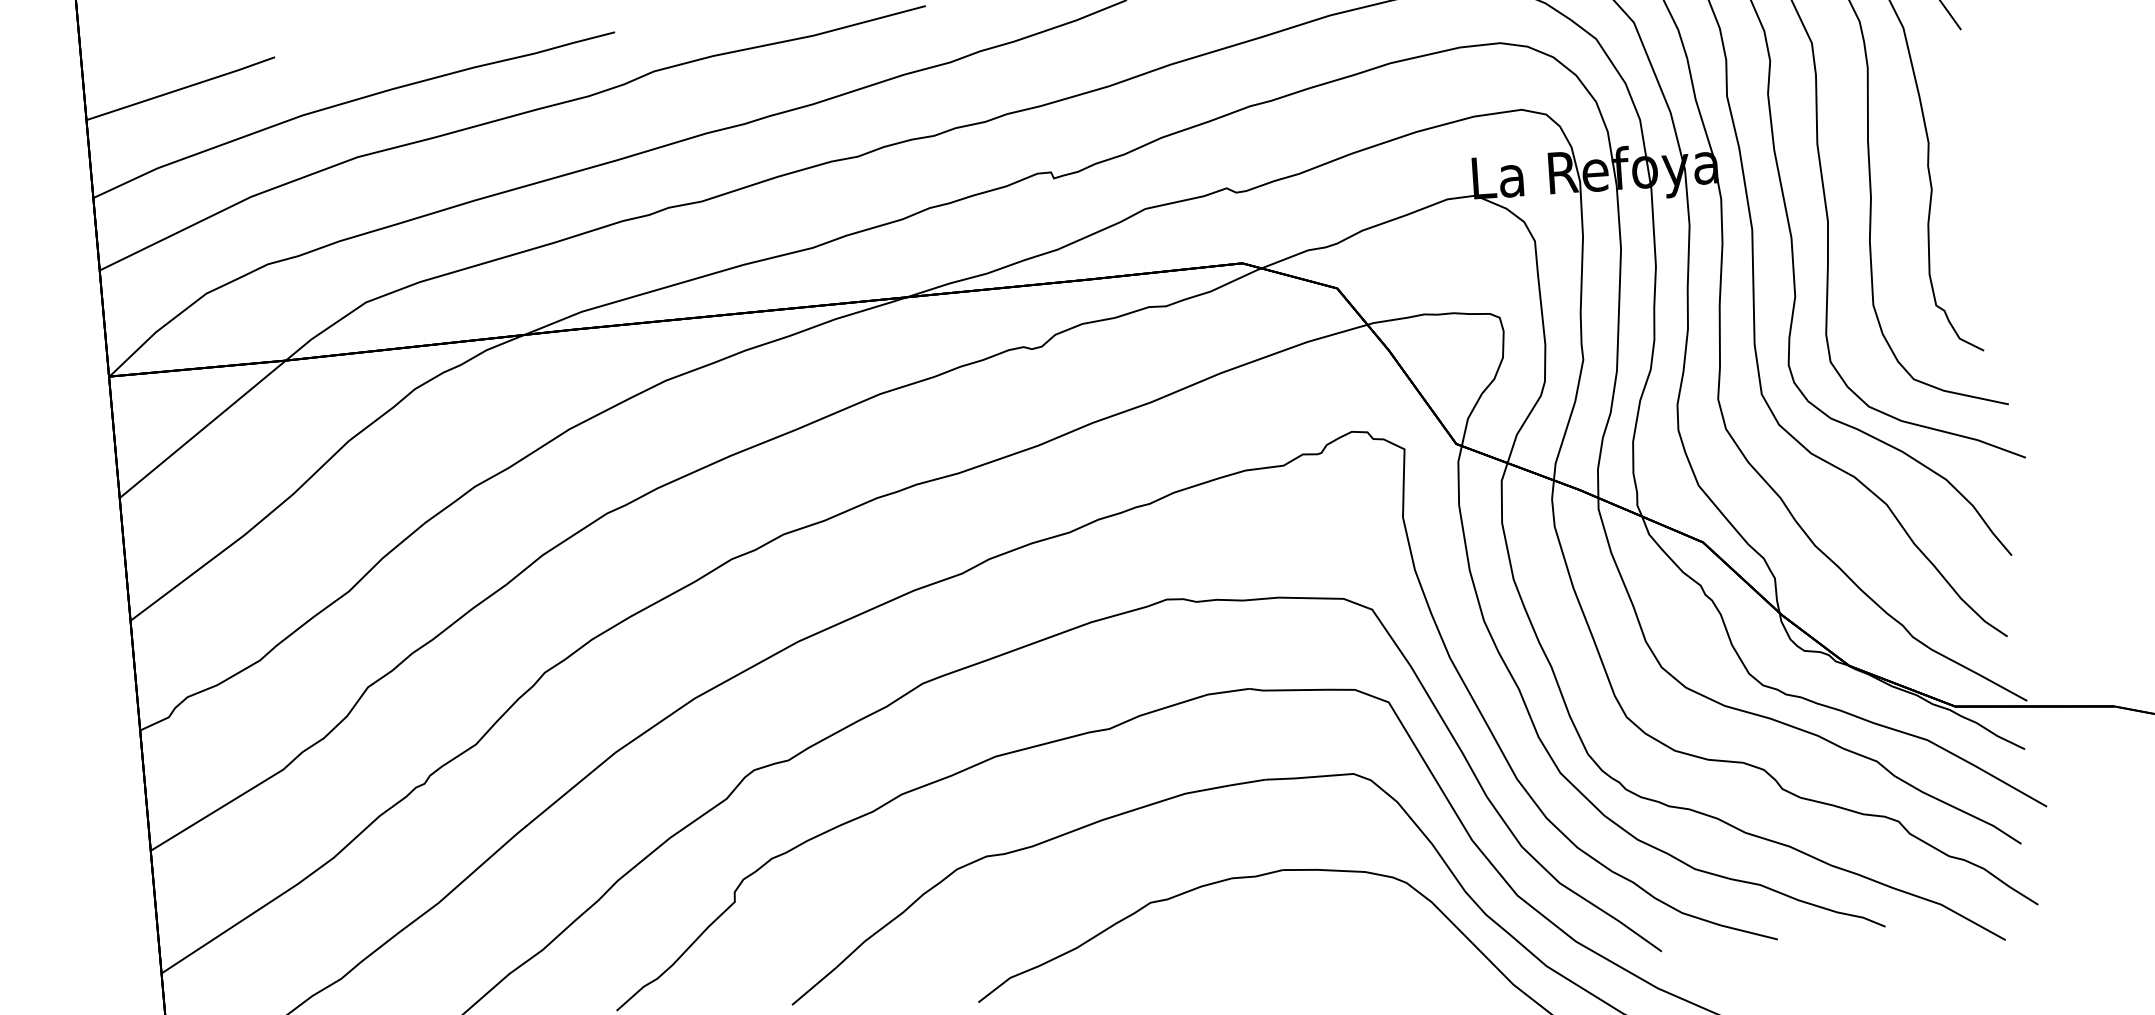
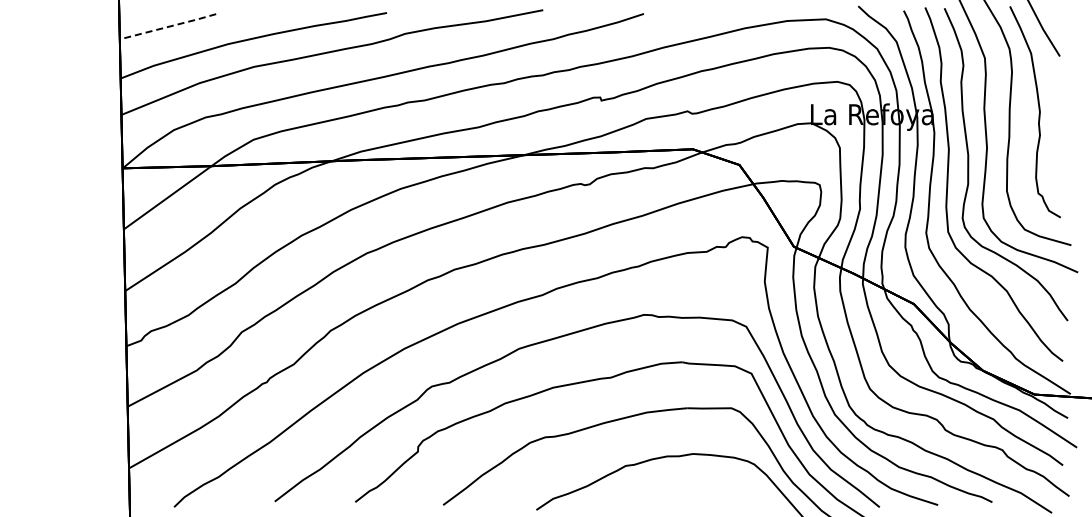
line: (181, 88) -> (168, 26), solid -> dashed

